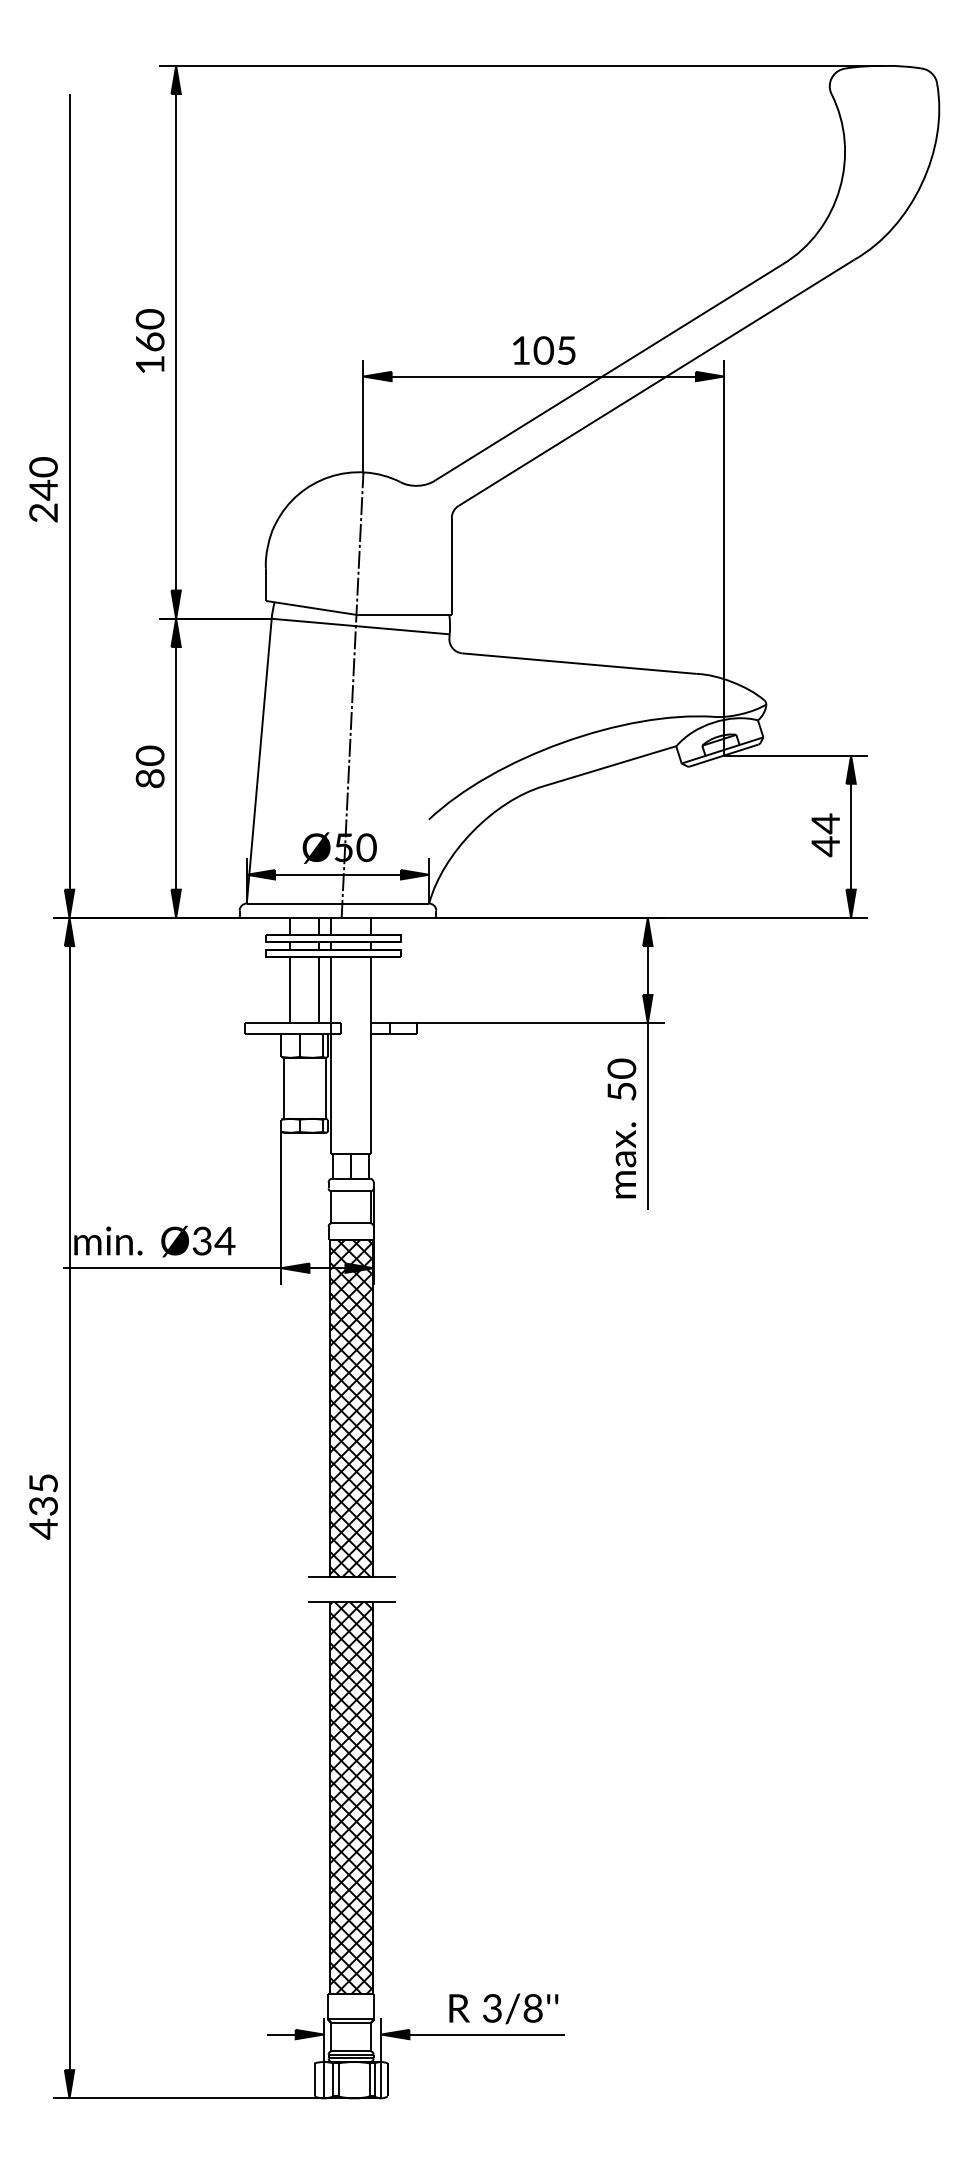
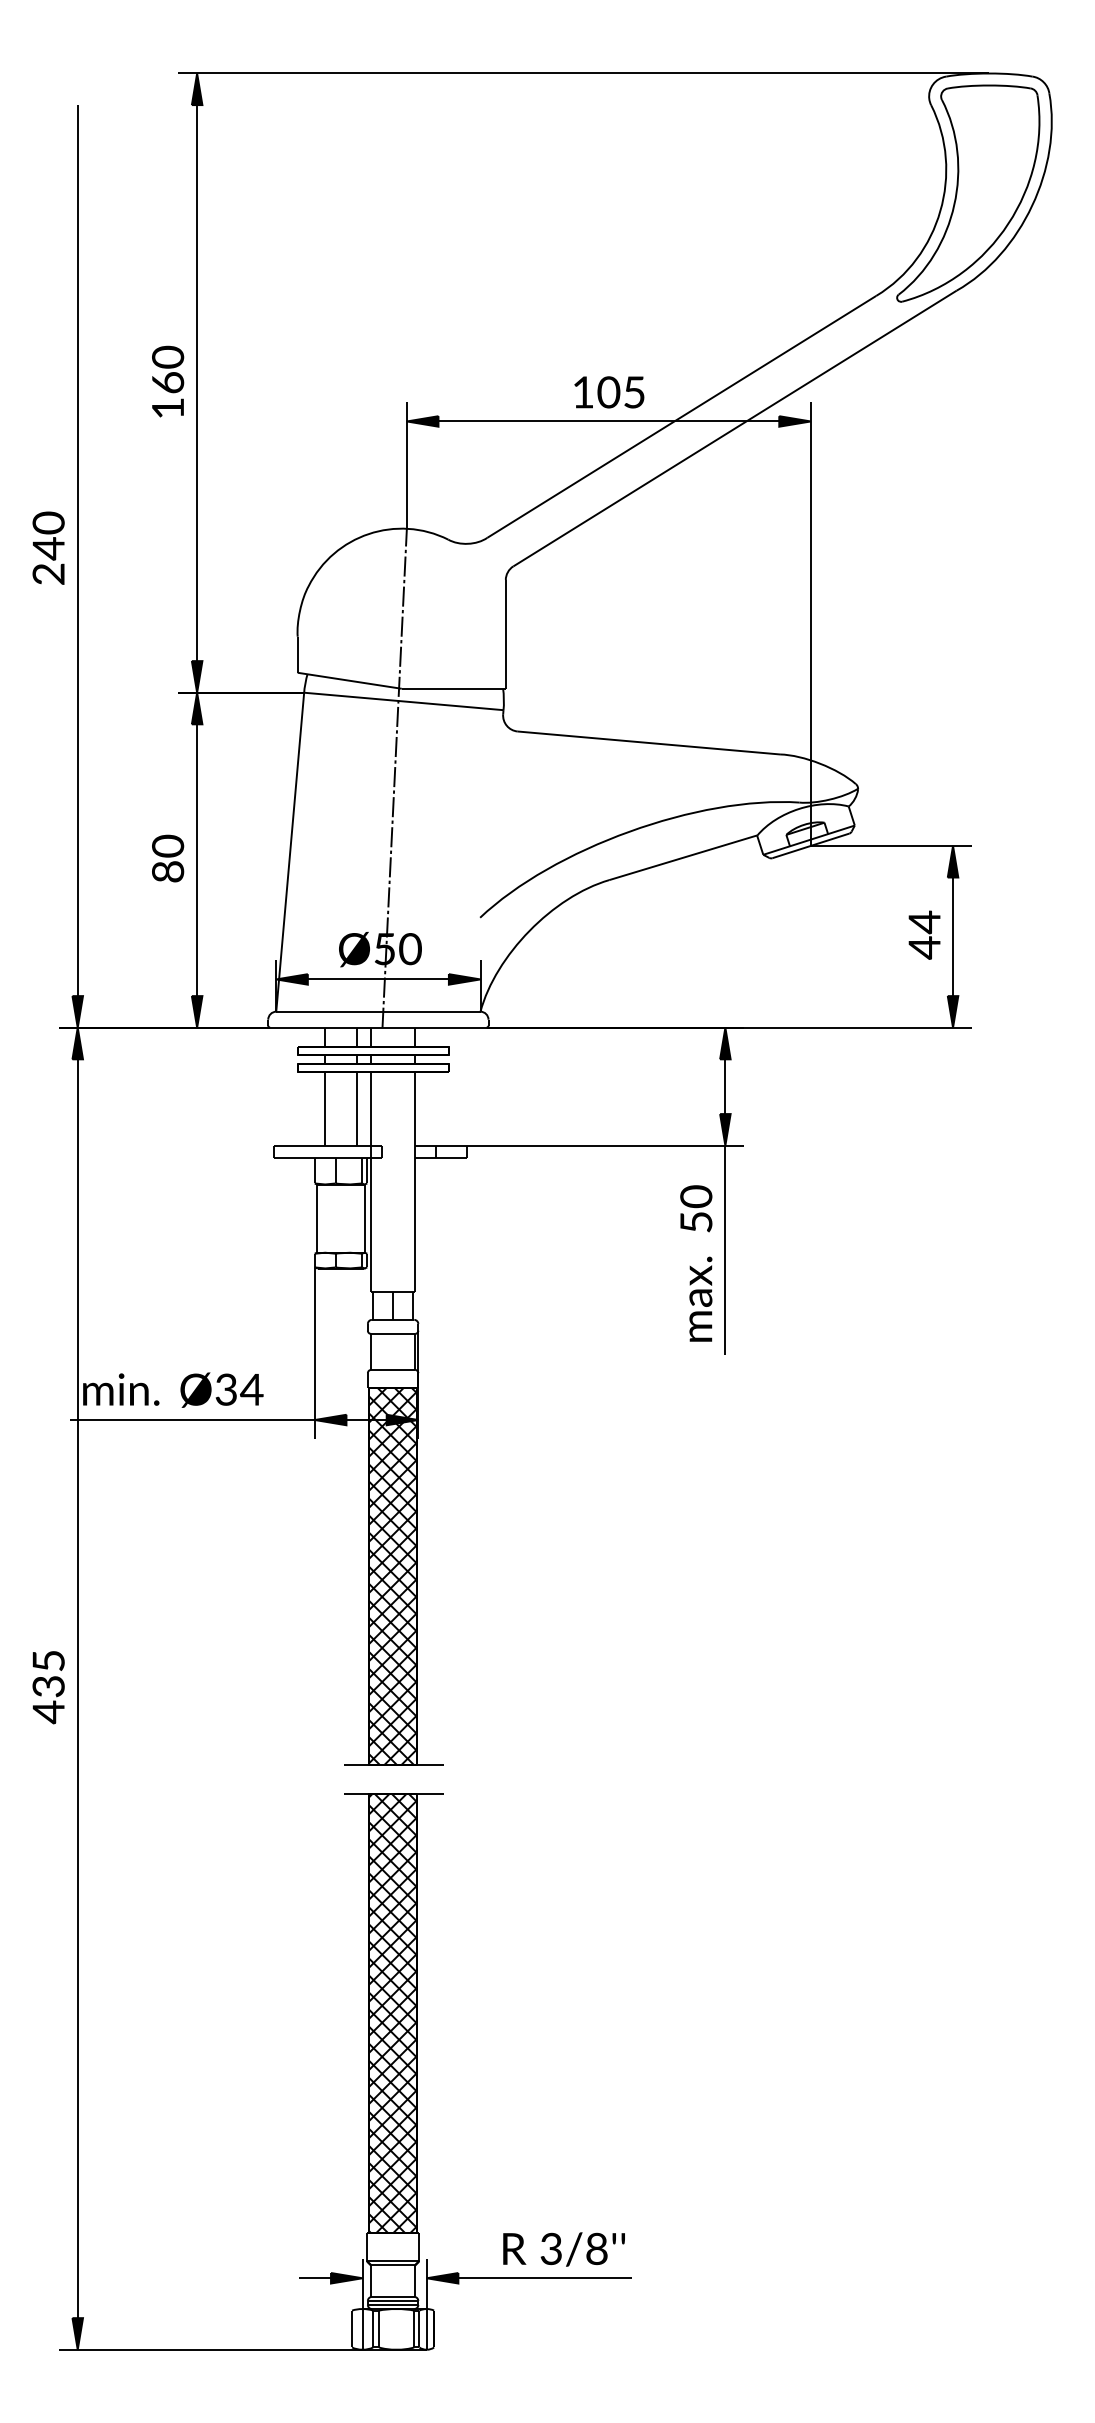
part: (864, 172) -> (968, 192), added

